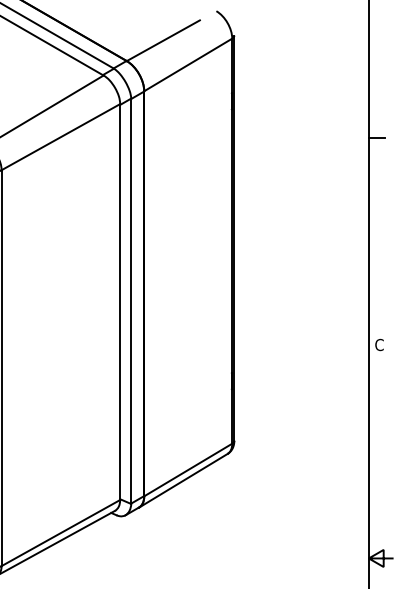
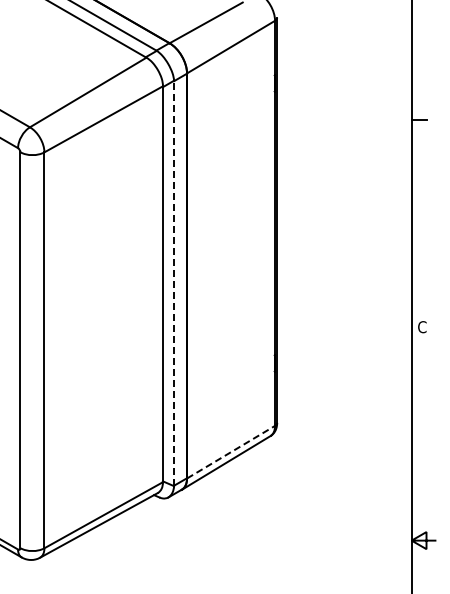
line: (131, 300) -> (174, 282), solid -> dashed
line: (188, 469) -> (231, 451), solid -> dashed

